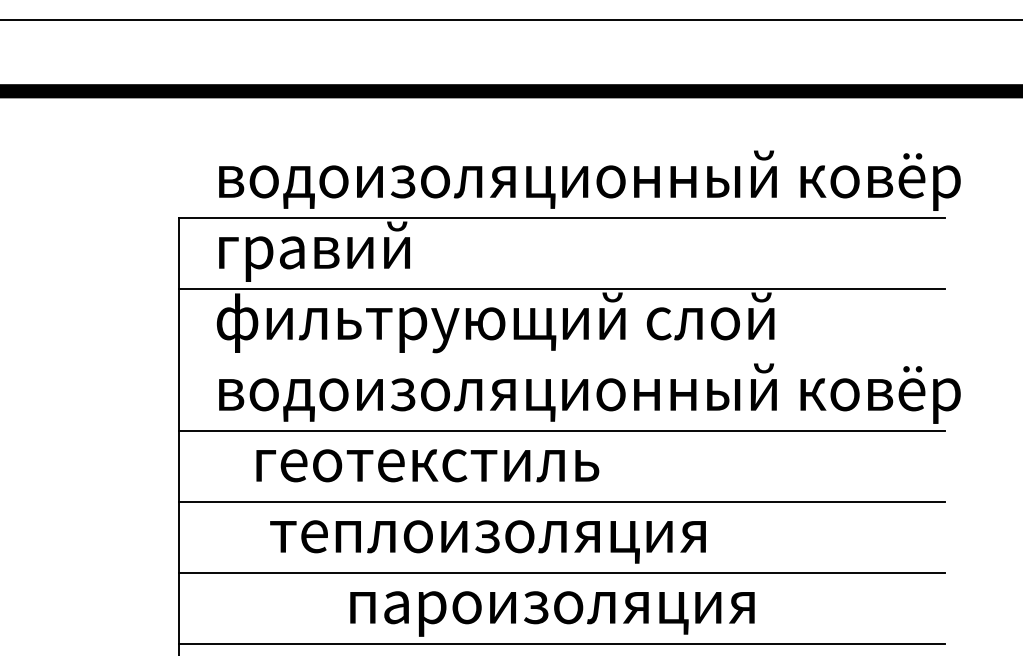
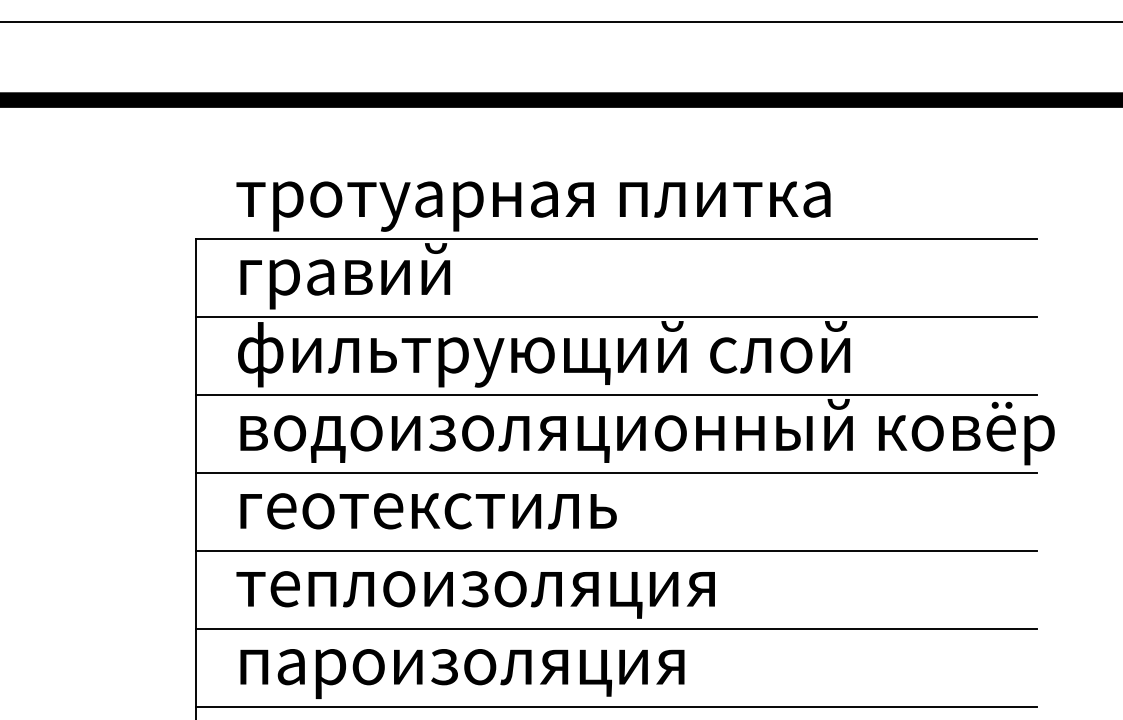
text: (588, 180) -> (645, 198), водоизоляционный ковёр -> тротуарная плитка
line: (561, 360) -> (616, 395), added
text: (427, 465) -> (428, 511), moved
text: (487, 541) -> (475, 594), moved
text: (552, 613) -> (462, 673), moved

